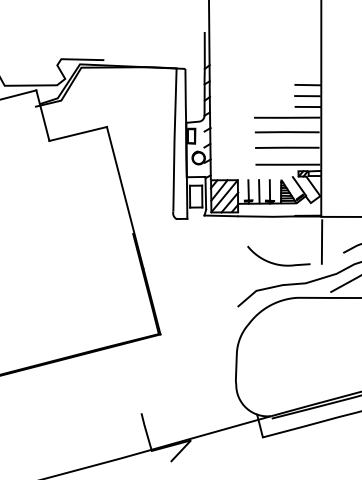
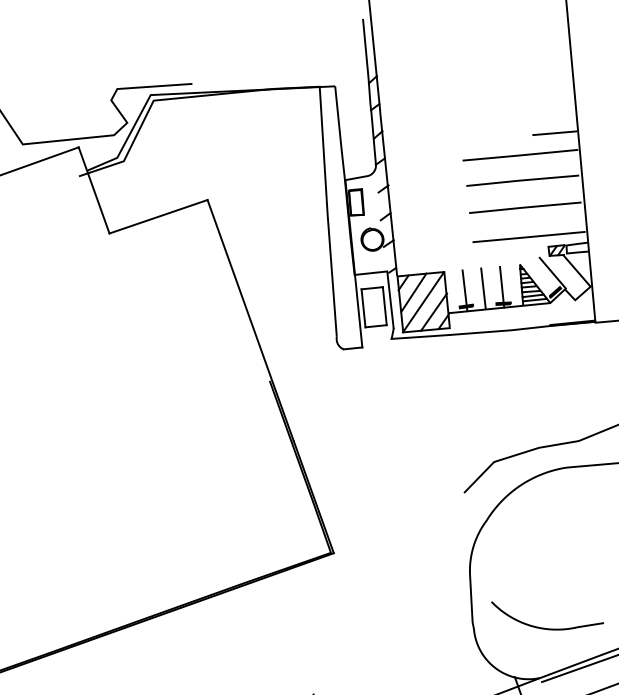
line: (307, 84) -> (550, 94), removed
line: (307, 96) -> (552, 115), removed
line: (321, 241) -> (599, 365), removed
curve: (278, 263) -> (548, 626), moved

